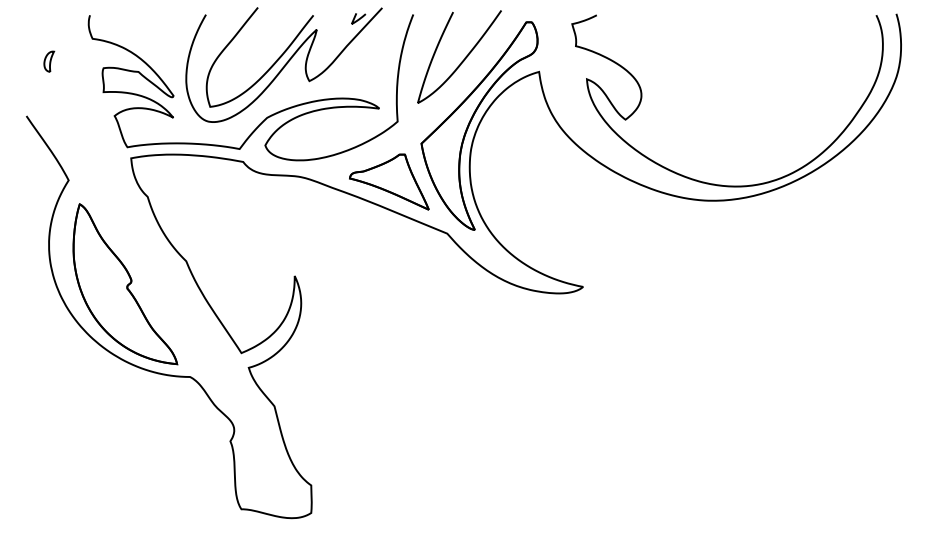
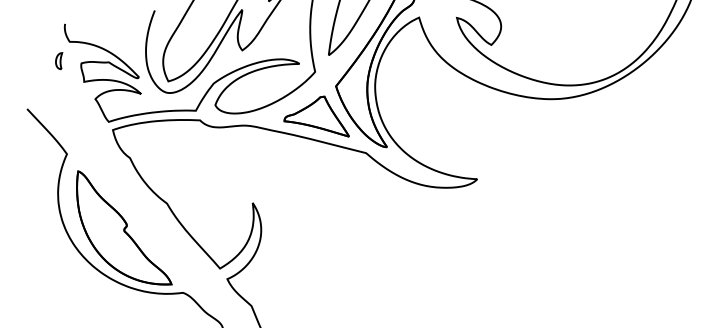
part: (49, 61) -> (59, 61), moved

